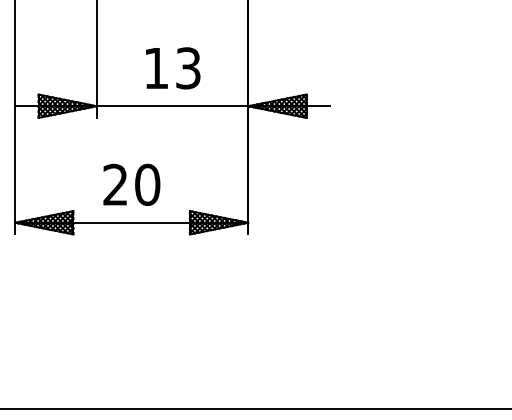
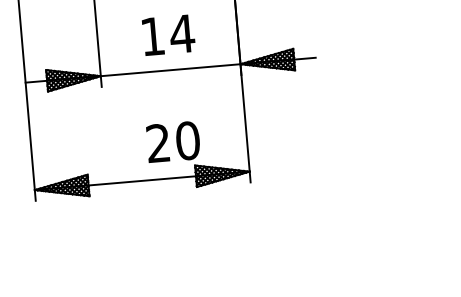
text: (188, 68) -> (182, 34), 13 -> 14
text: (131, 184) -> (173, 141), moved

